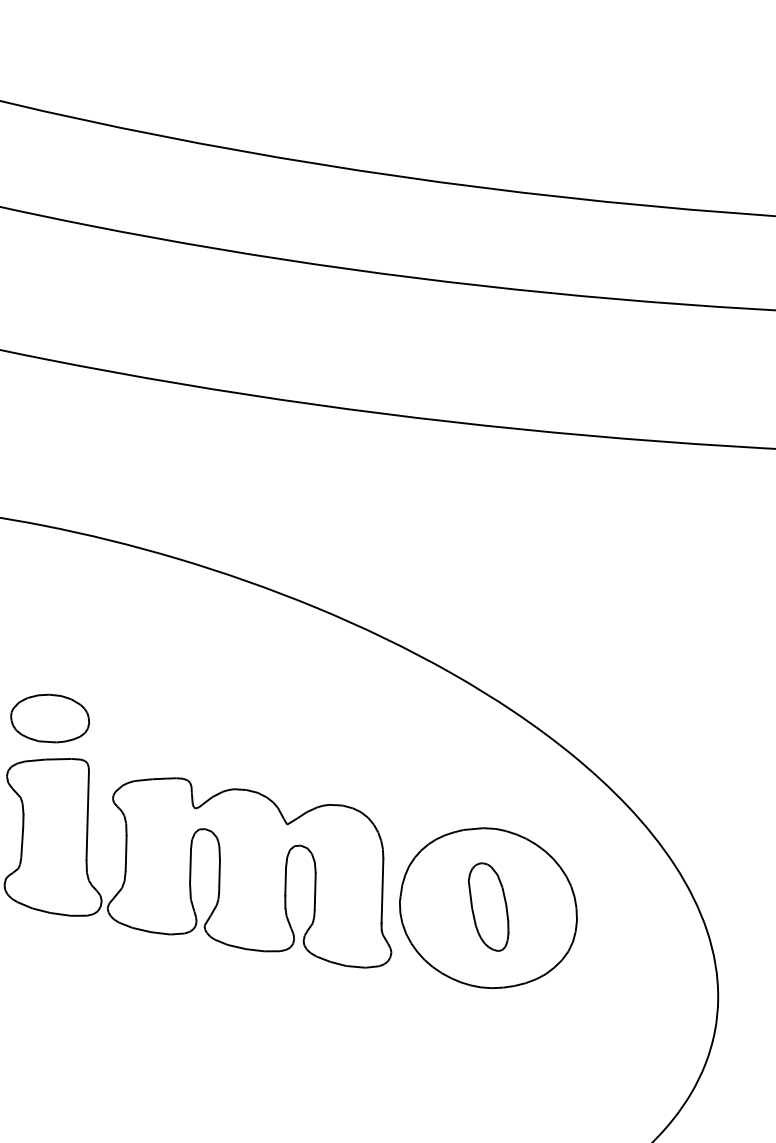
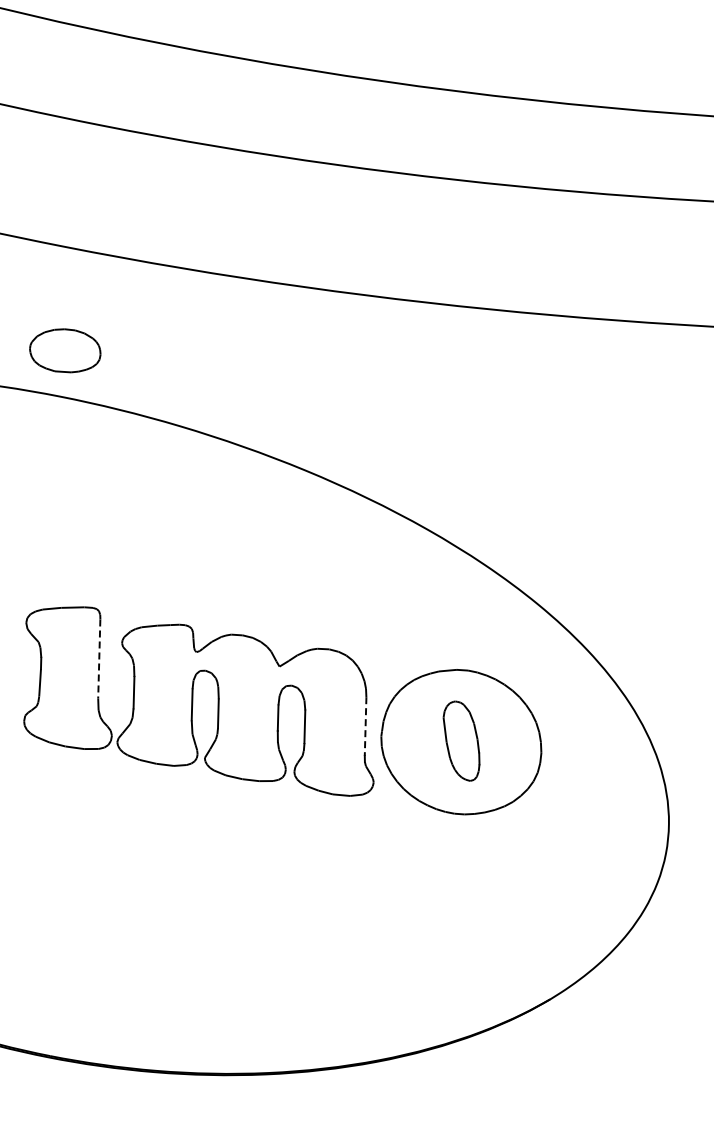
part: (50, 718) -> (65, 350), moved
line: (87, 816) -> (99, 659), solid -> dashed
line: (382, 891) -> (365, 727), solid -> dashed

